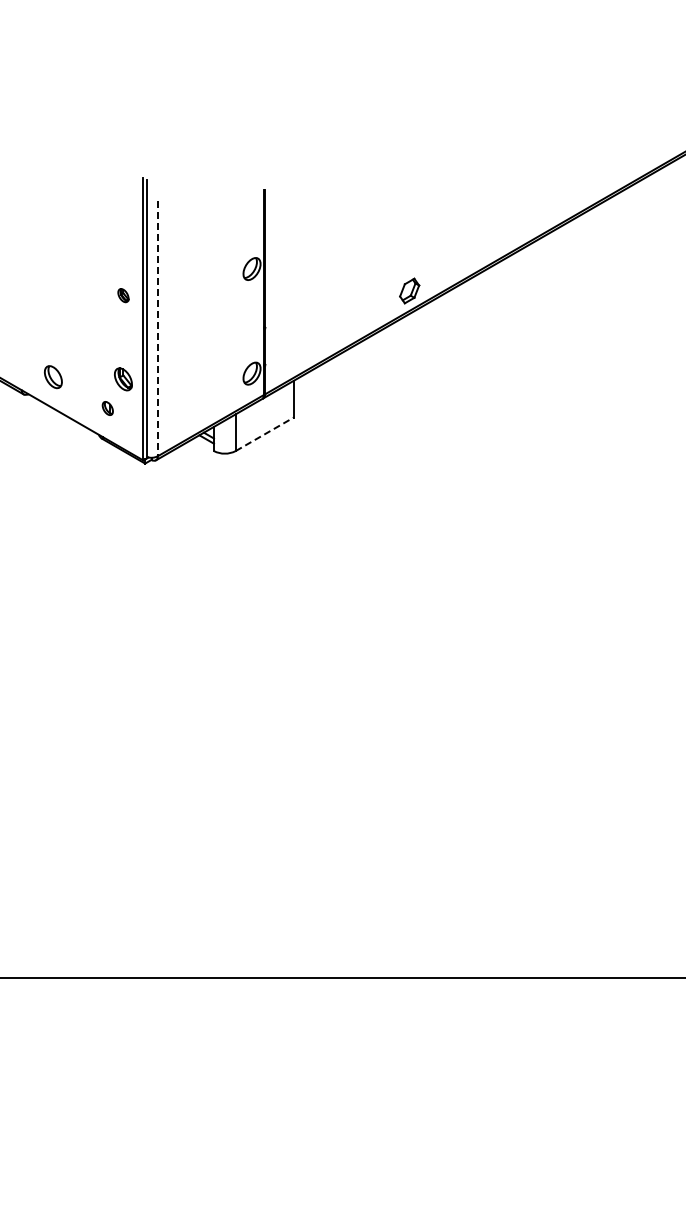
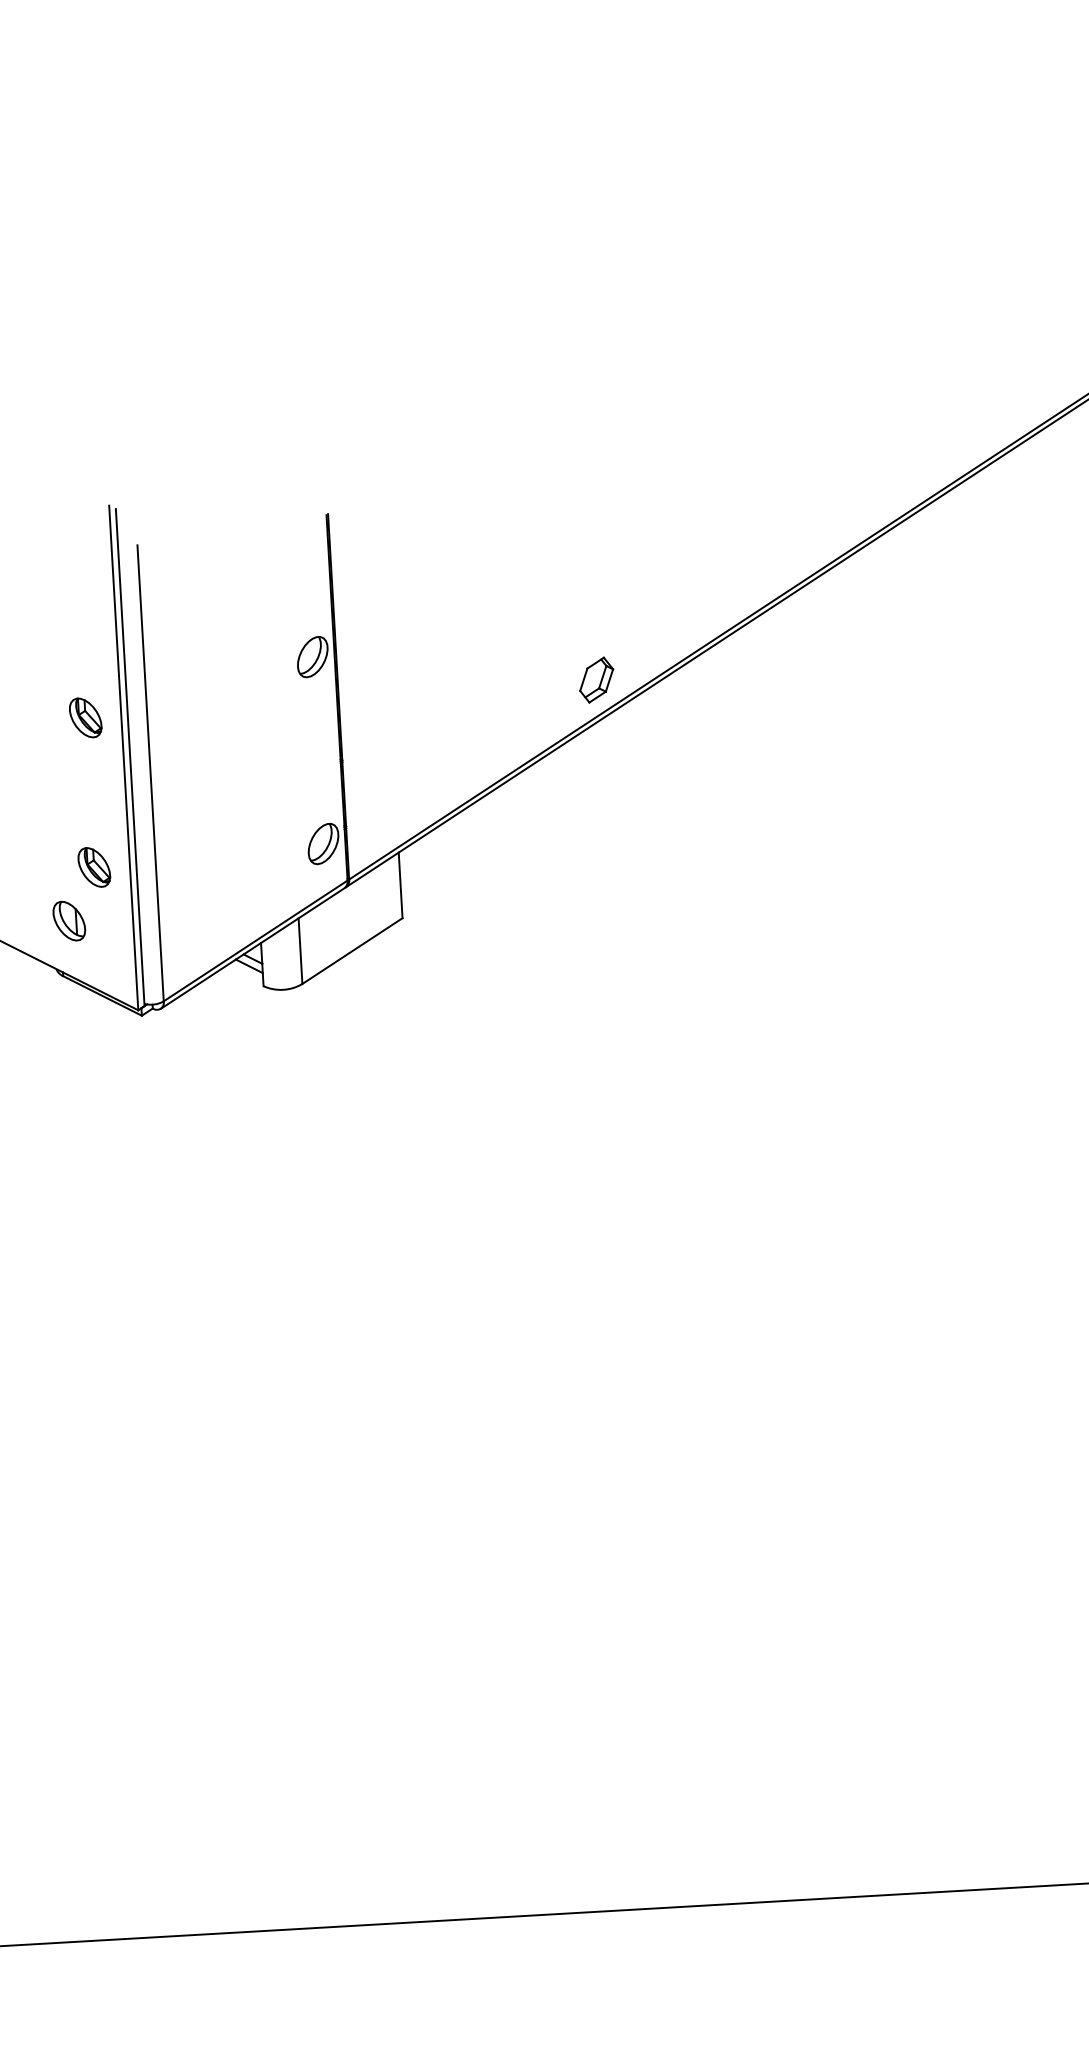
part: (123, 295) -> (85, 717), size x1.67
line: (157, 328) -> (149, 773), dashed -> solid
part: (107, 408) -> (68, 921), size x1.67
line: (265, 434) -> (353, 951), dashed -> solid

